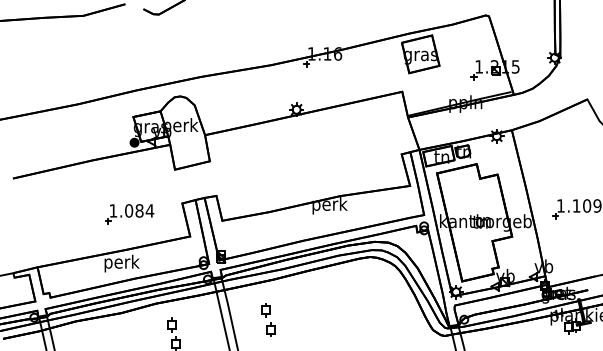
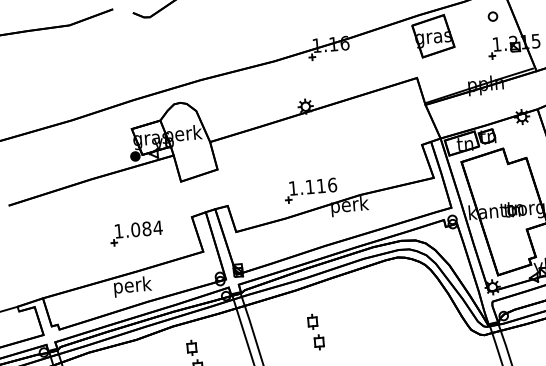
part: (477, 40) -> (492, 16), added
part: (294, 187) -> (310, 189), added
part: (268, 319) -> (315, 331), moved

